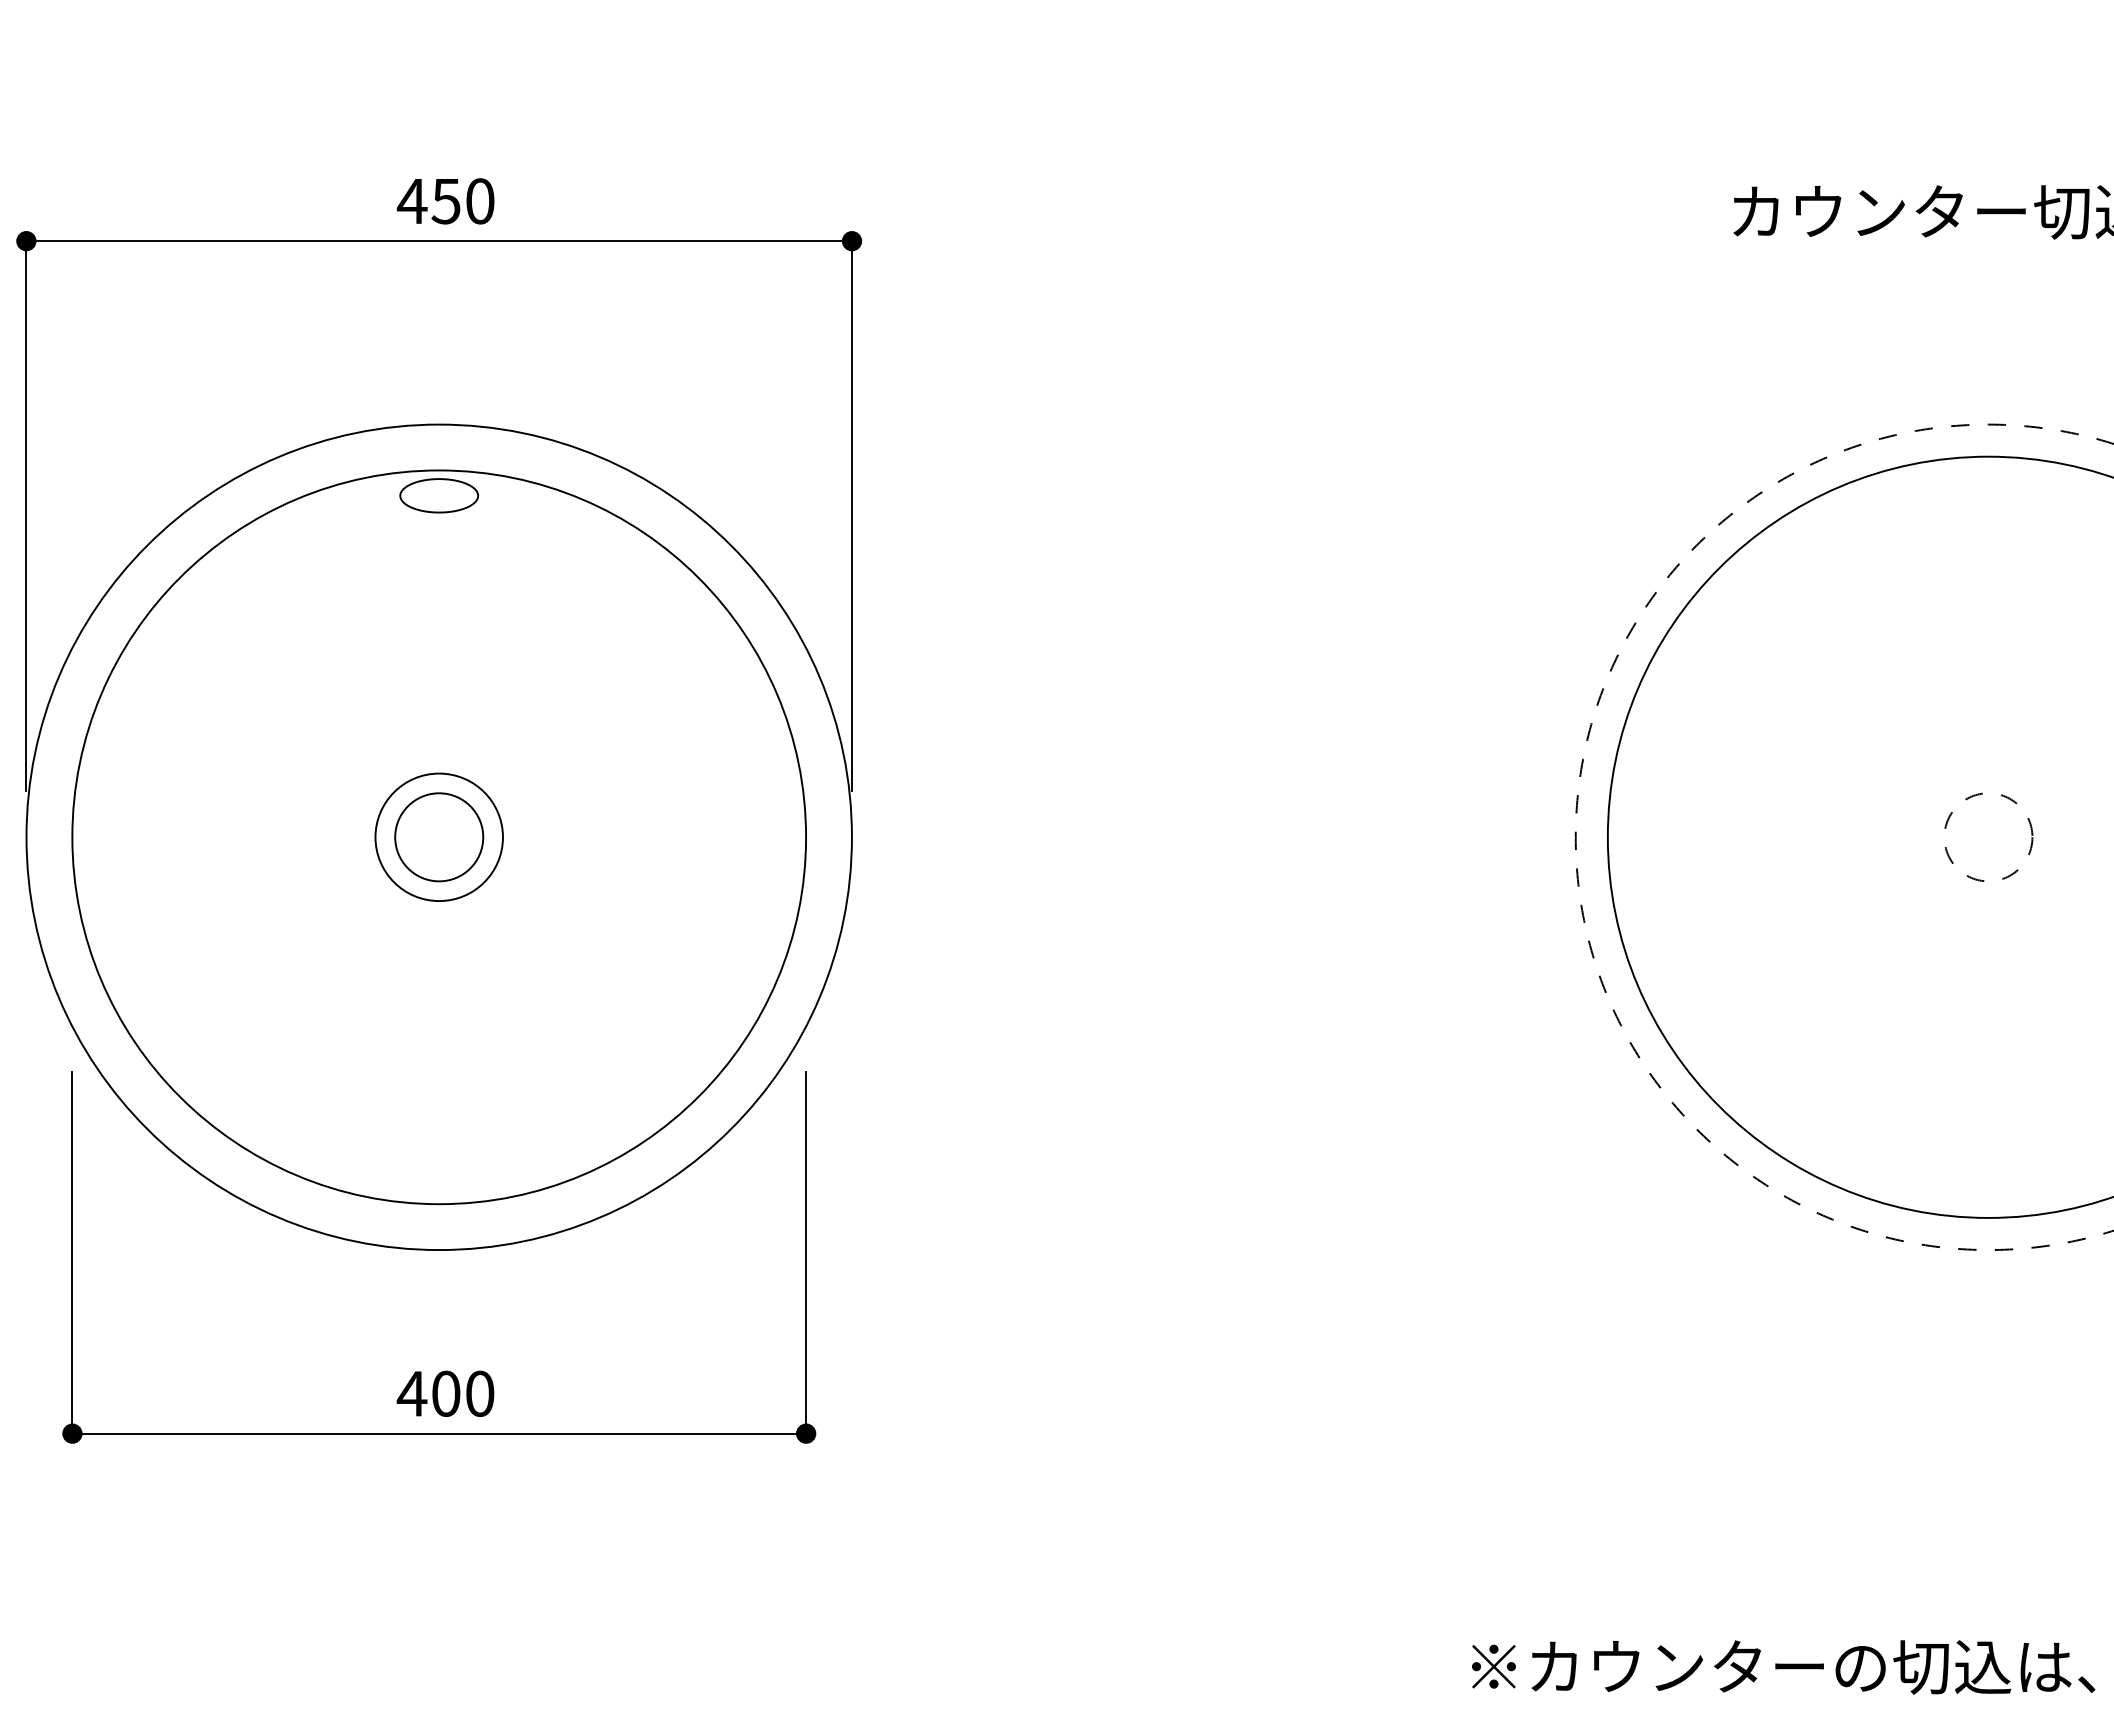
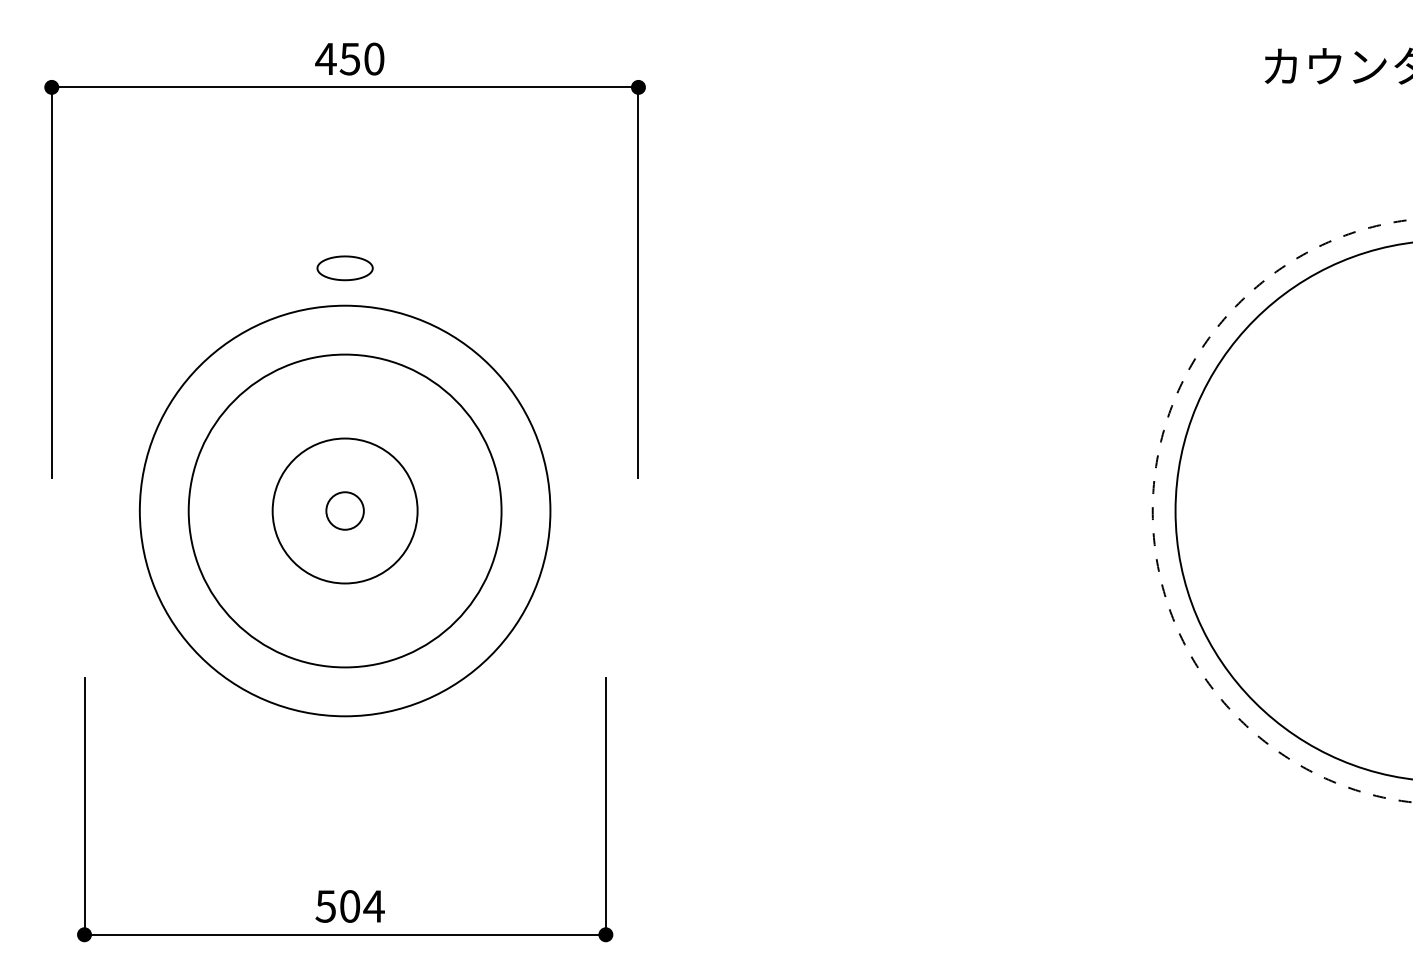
circle: (438, 837) -> (344, 511), size x0.7
circle: (438, 837) -> (344, 511), size x1.6
circle: (439, 837) -> (345, 511), size x0.6
circle: (439, 837) -> (345, 511), size x0.6
text: (445, 1393) -> (349, 906), 400 -> 504

